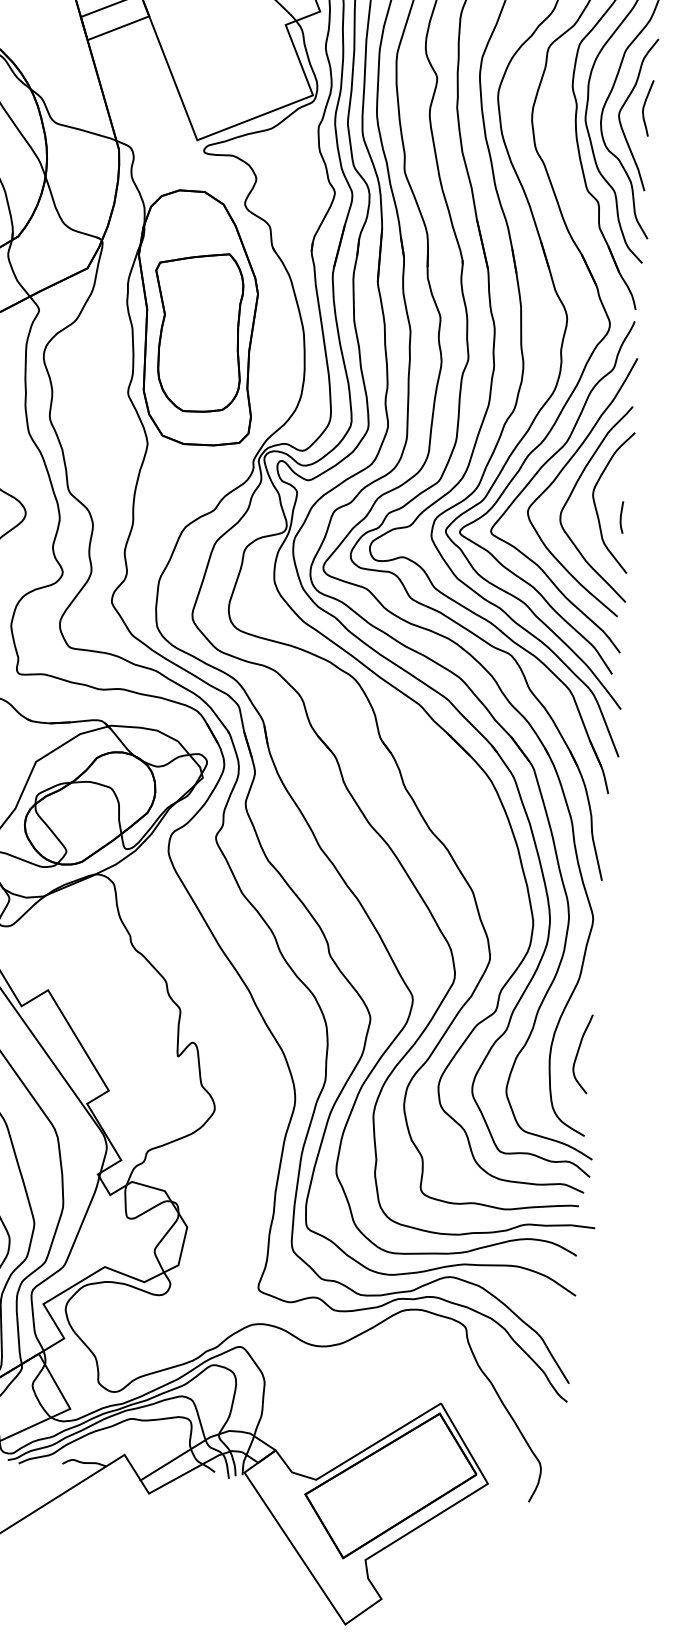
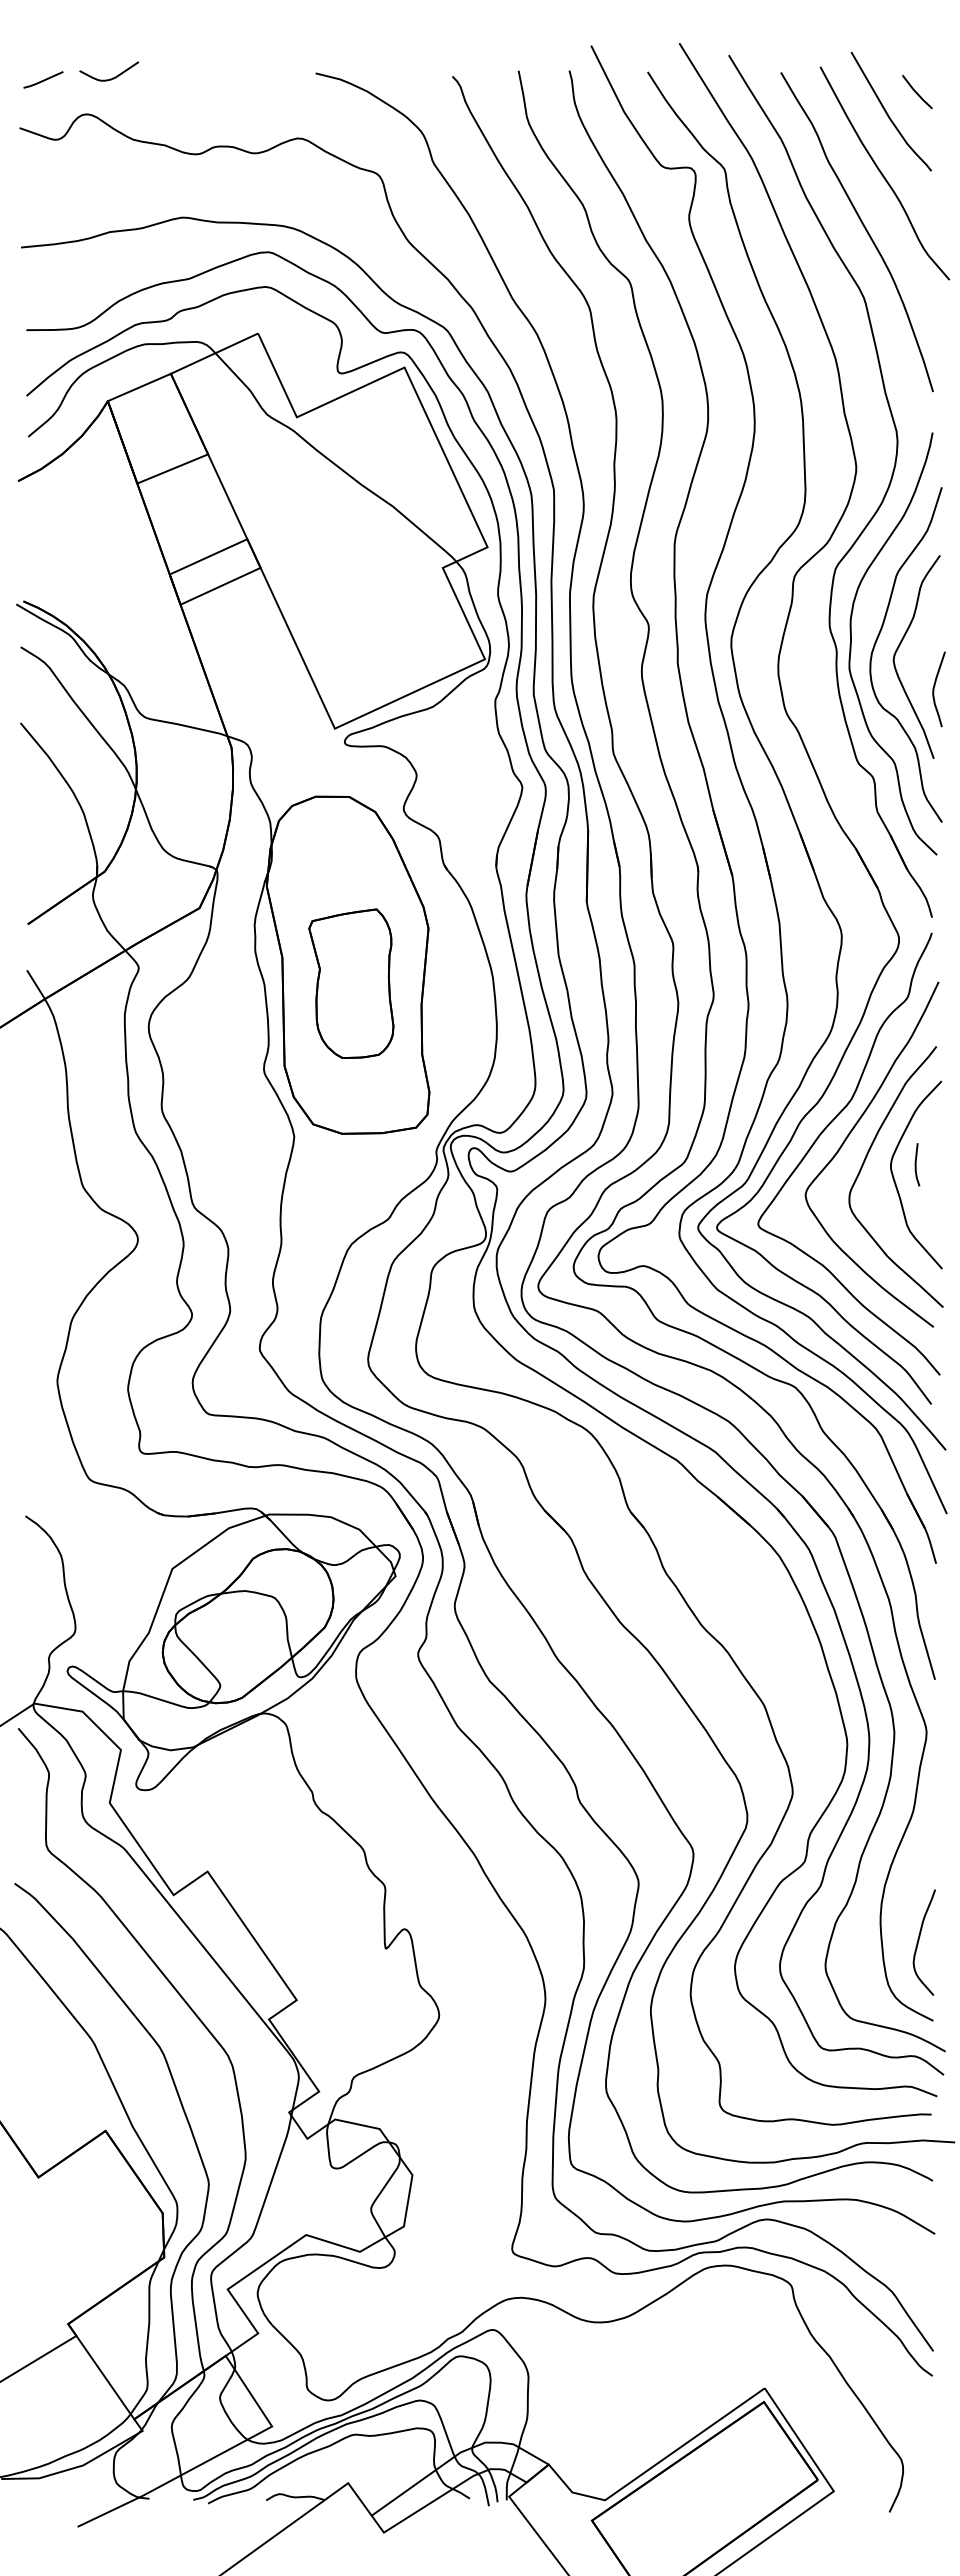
curve: (644, 108) -> (934, 689), moved
part: (197, 331) -> (351, 983), size x0.7
line: (621, 517) -> (916, 1164), moved
curve: (578, 1052) -> (919, 1940), moved

